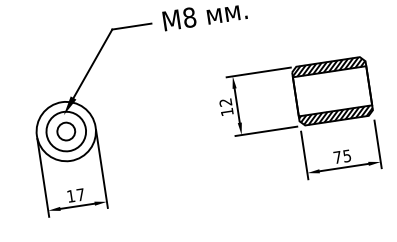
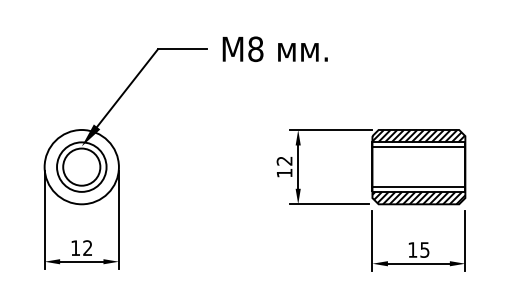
line: (329, 75) -> (418, 147), added
line: (334, 107) -> (418, 187), added
circle: (65, 131) -> (81, 166), size x1.67
text: (337, 157) -> (412, 249), 75 -> 15
text: (80, 194) -> (87, 247), 17 -> 12

